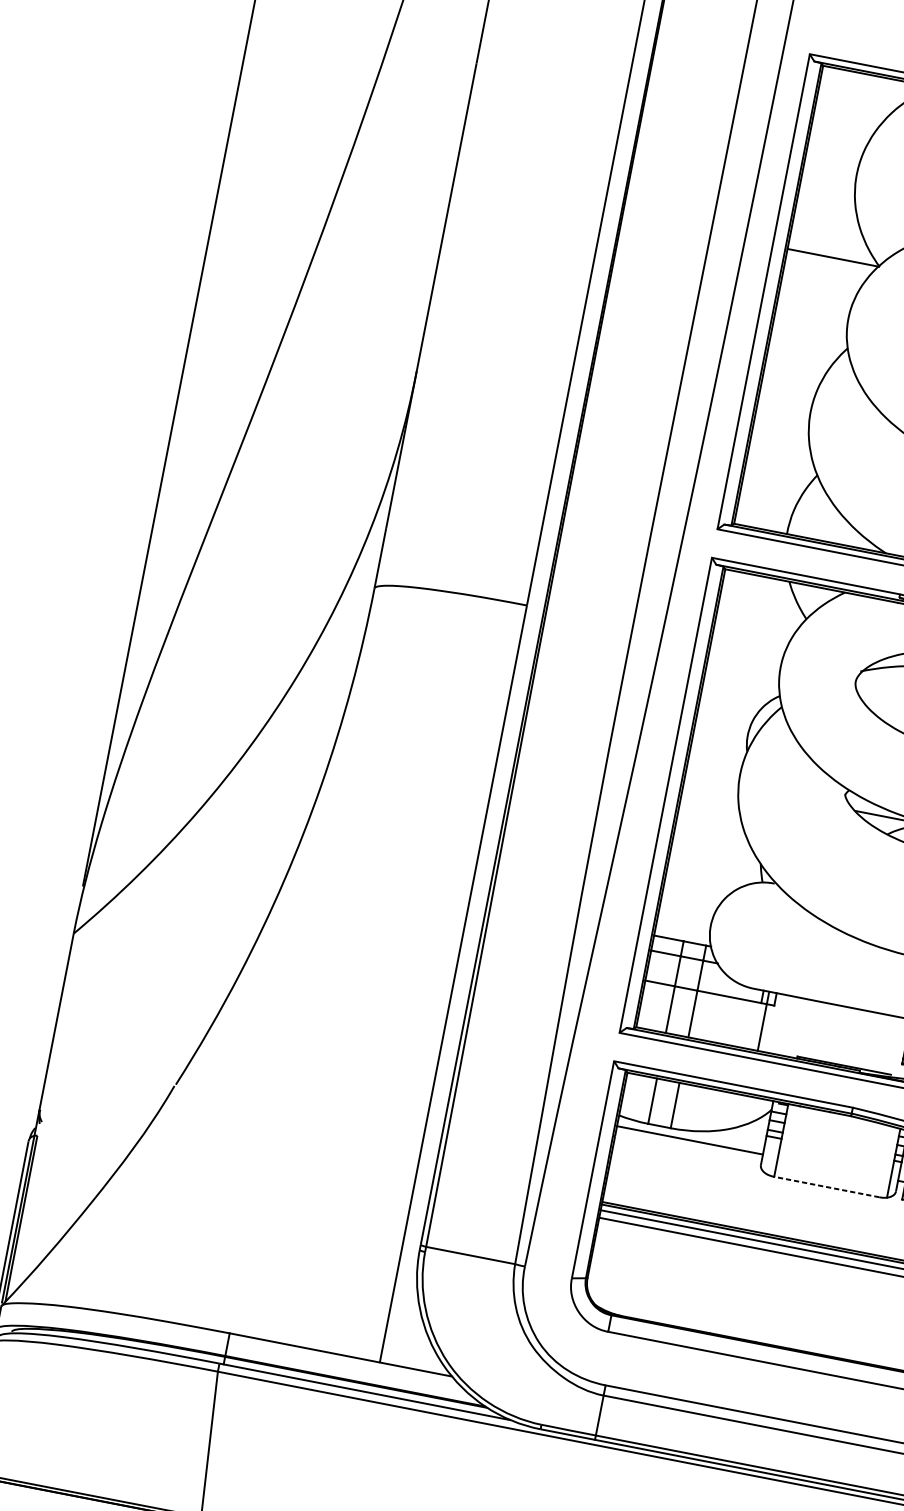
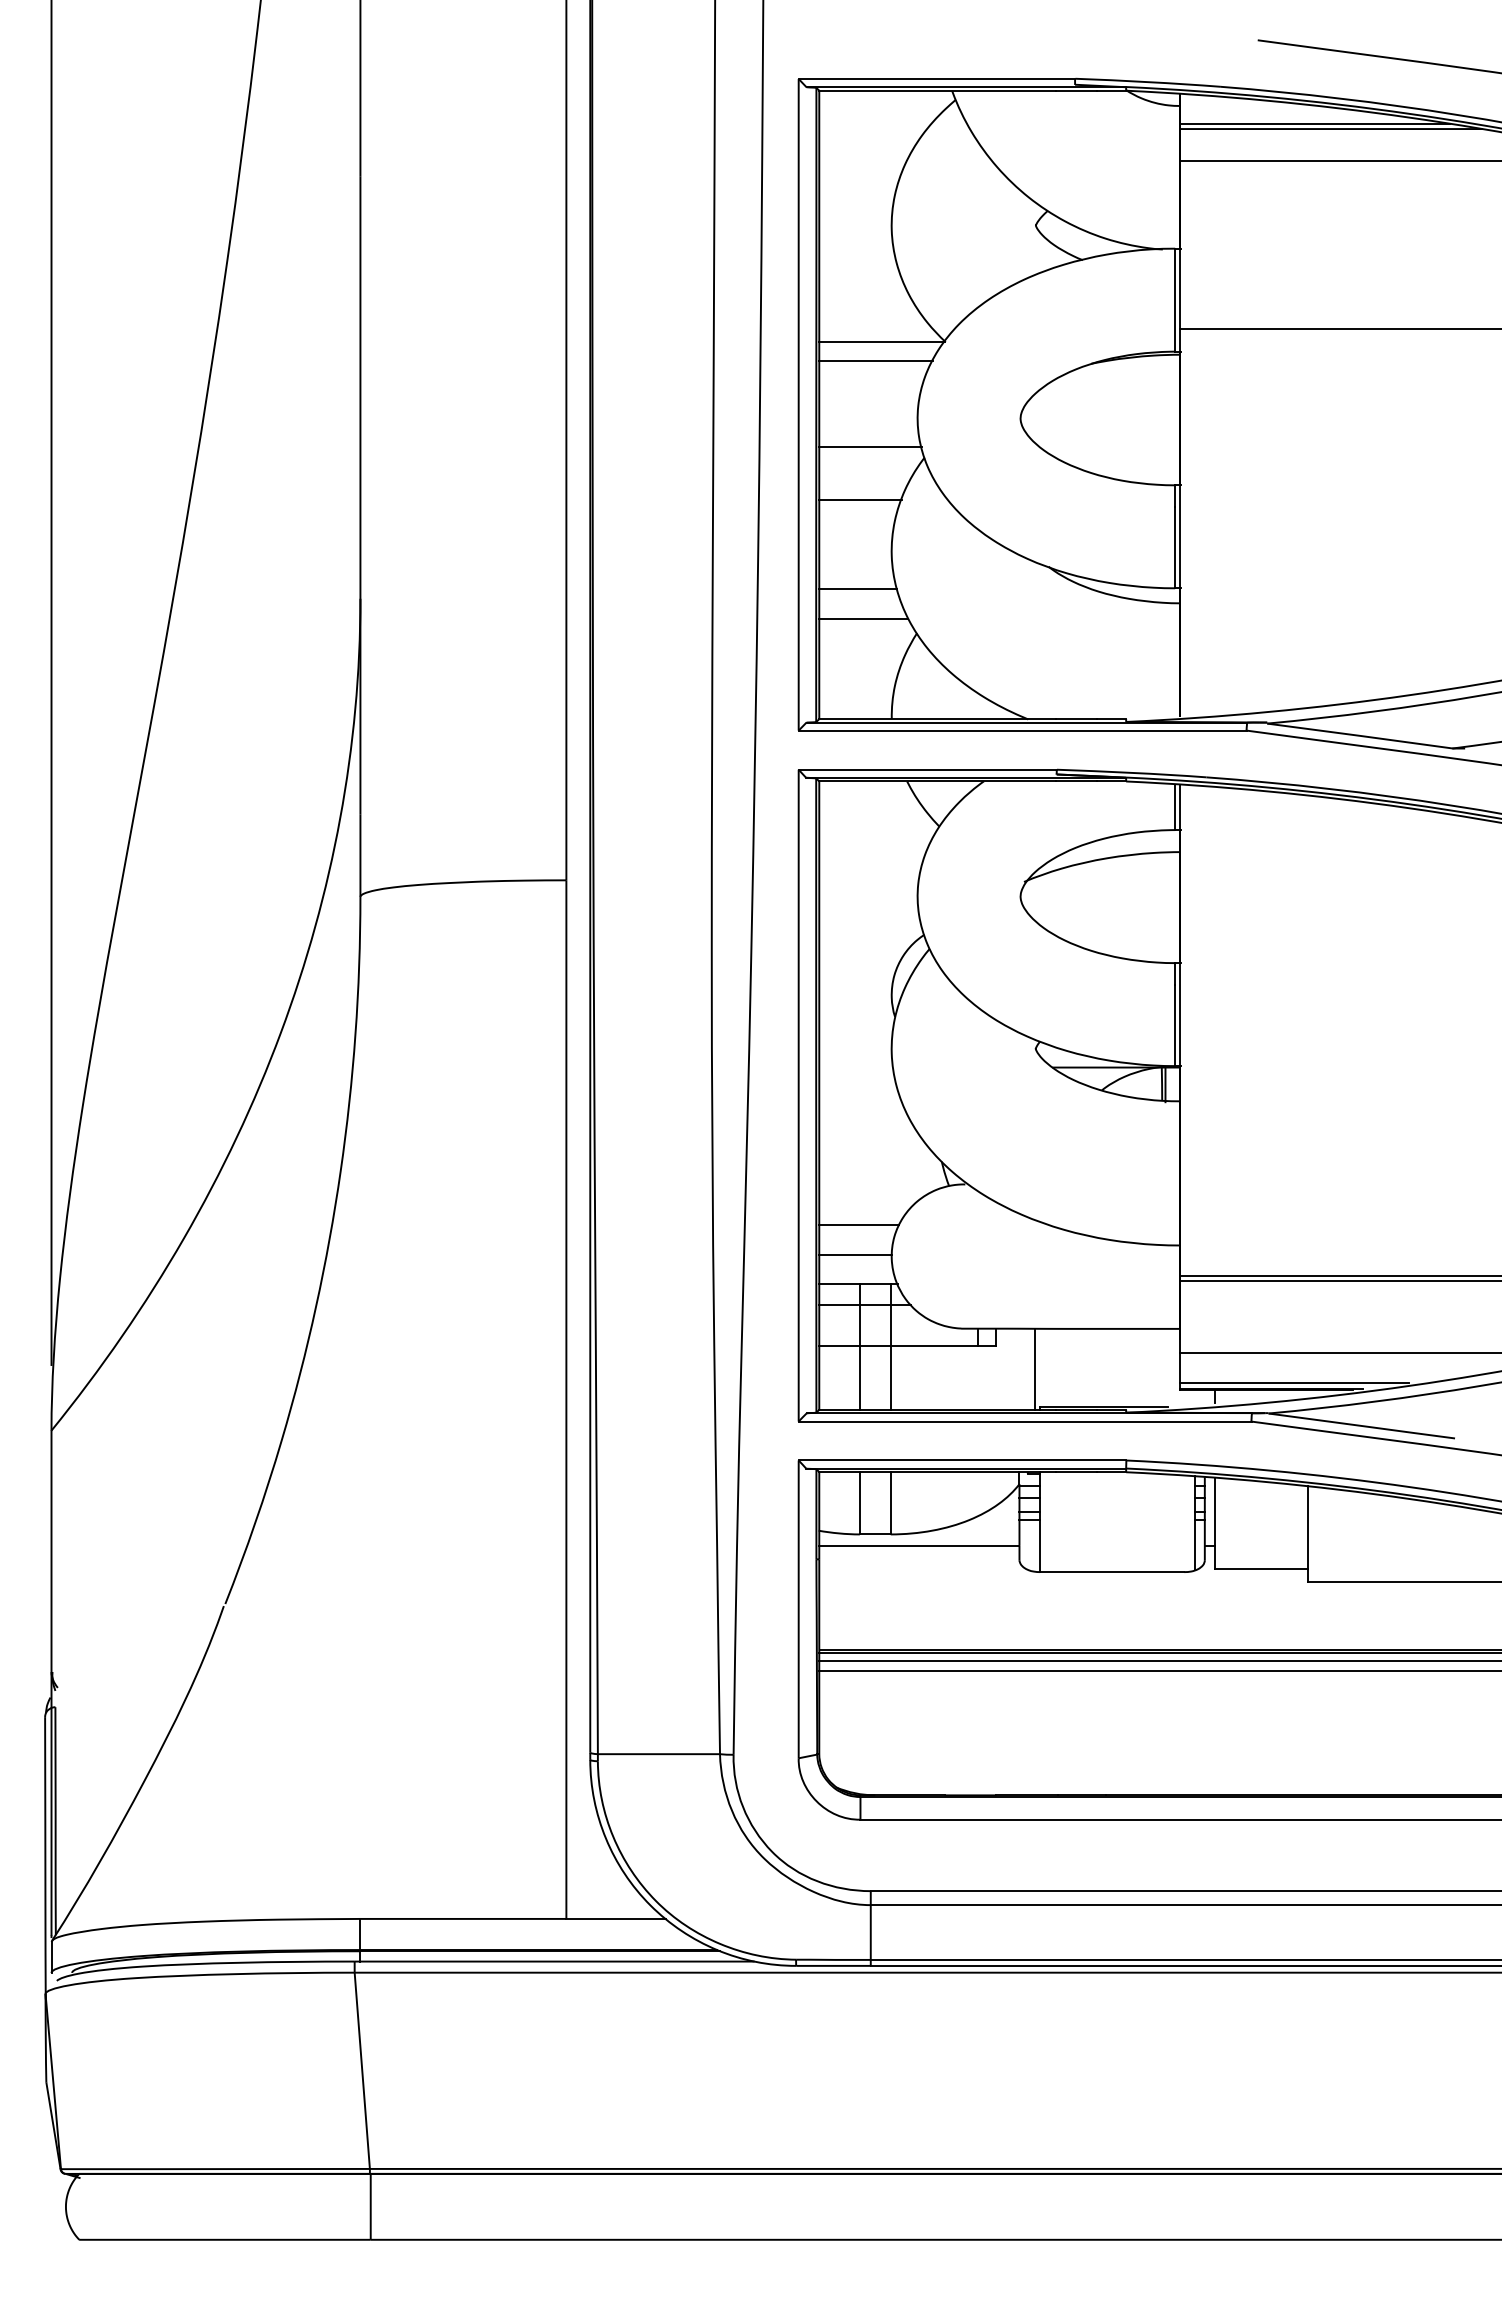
line: (825, 271) -> (875, 361), added
line: (810, 332) -> (870, 446), added
line: (795, 370) -> (860, 500), added
line: (780, 434) -> (857, 589), added
line: (780, 456) -> (863, 618), added
line: (691, 898) -> (859, 1225), added
line: (684, 919) -> (855, 1254), added
line: (763, 1020) -> (1034, 1368), moved
line: (826, 1187) -> (1111, 1572), dashed -> solid

